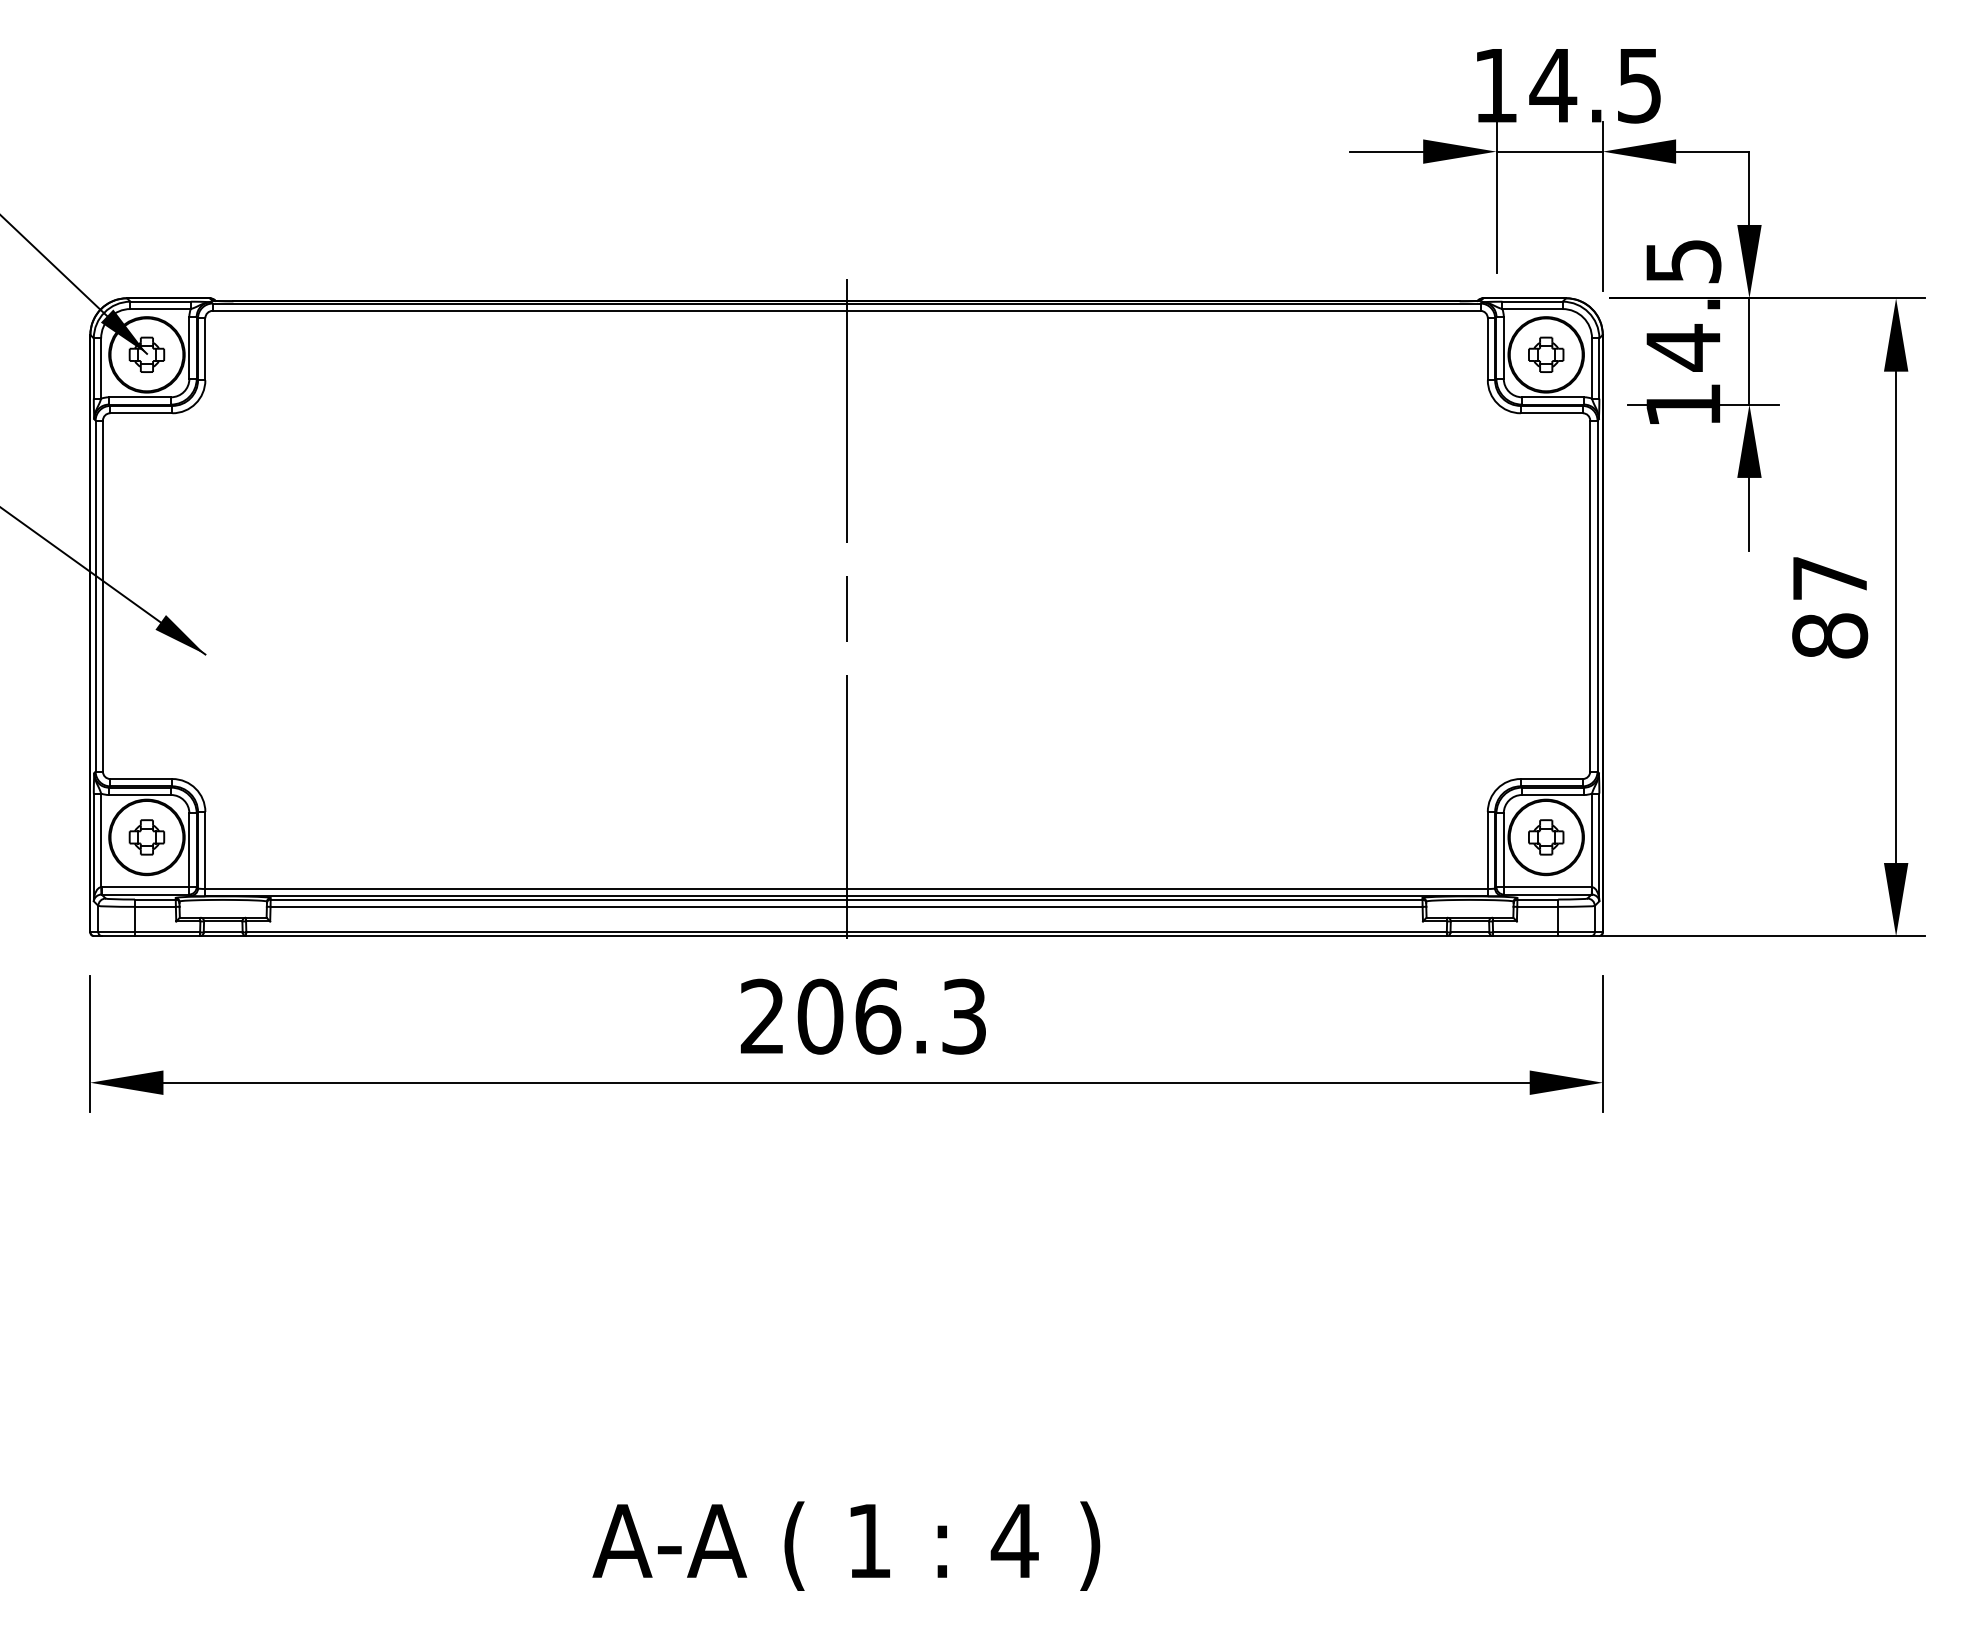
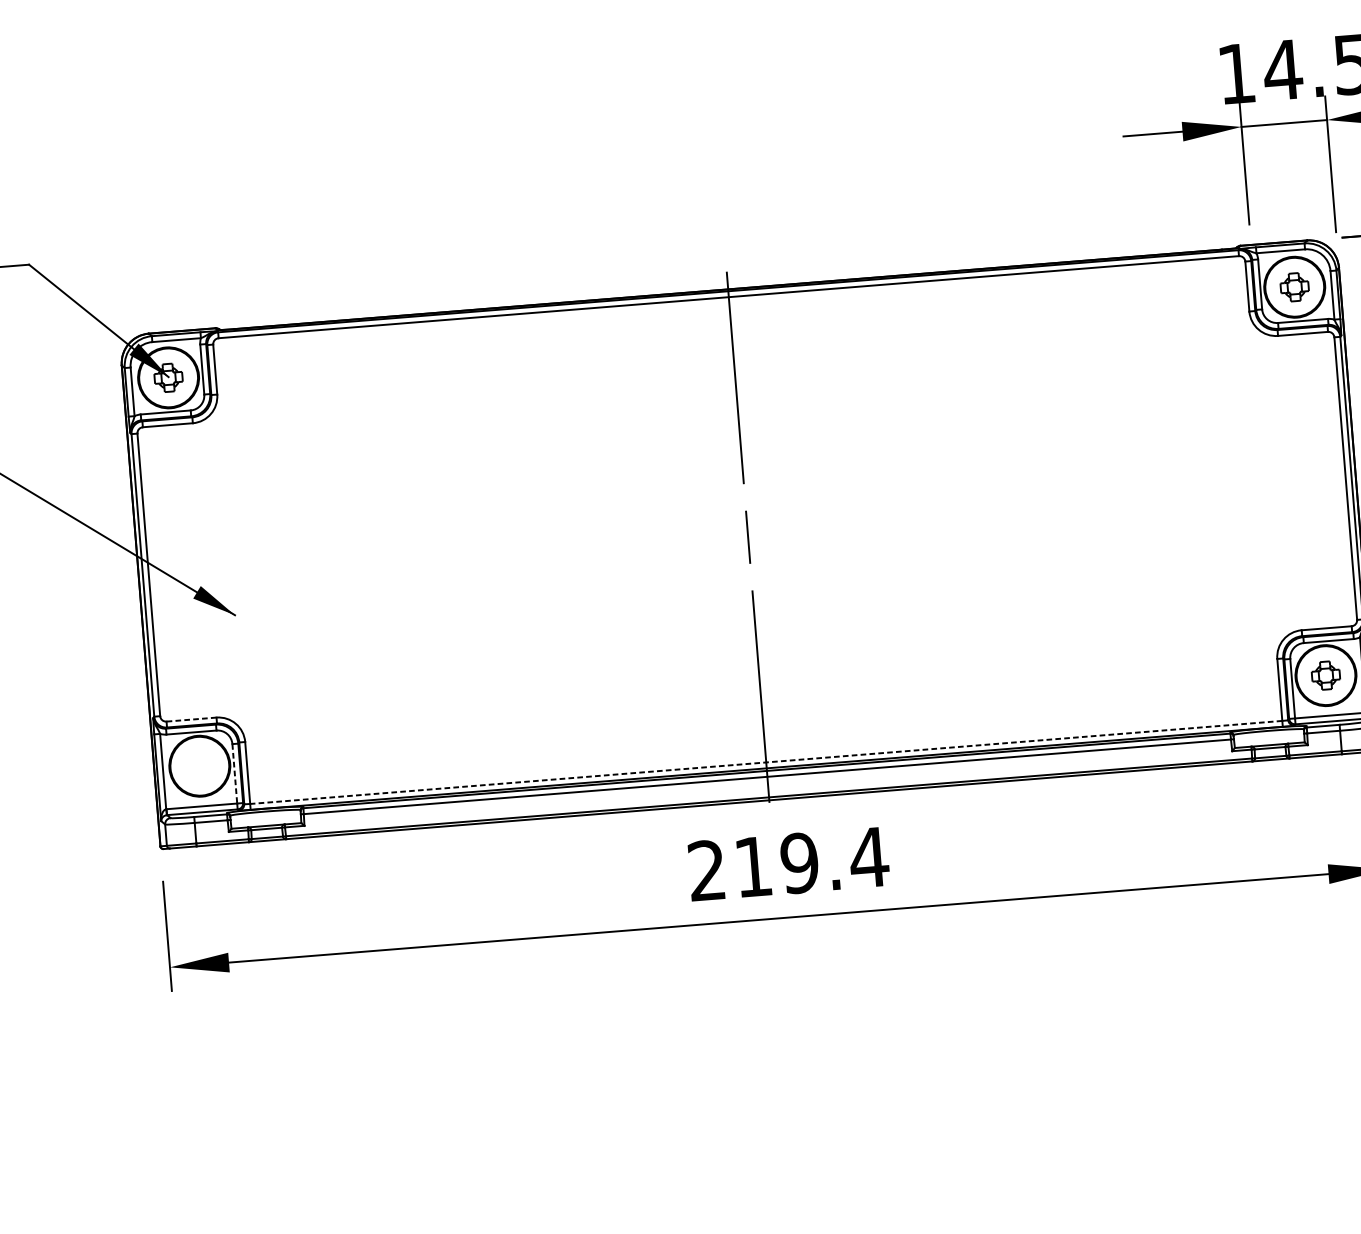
line: (140, 779) -> (190, 720), solid -> dashed
part: (146, 837) -> (199, 766), removed
line: (189, 850) -> (234, 774), solid -> dashed
line: (846, 889) -> (766, 762), solid -> dashed
text: (892, 1016) -> (811, 862), 206.3 -> 219.4

